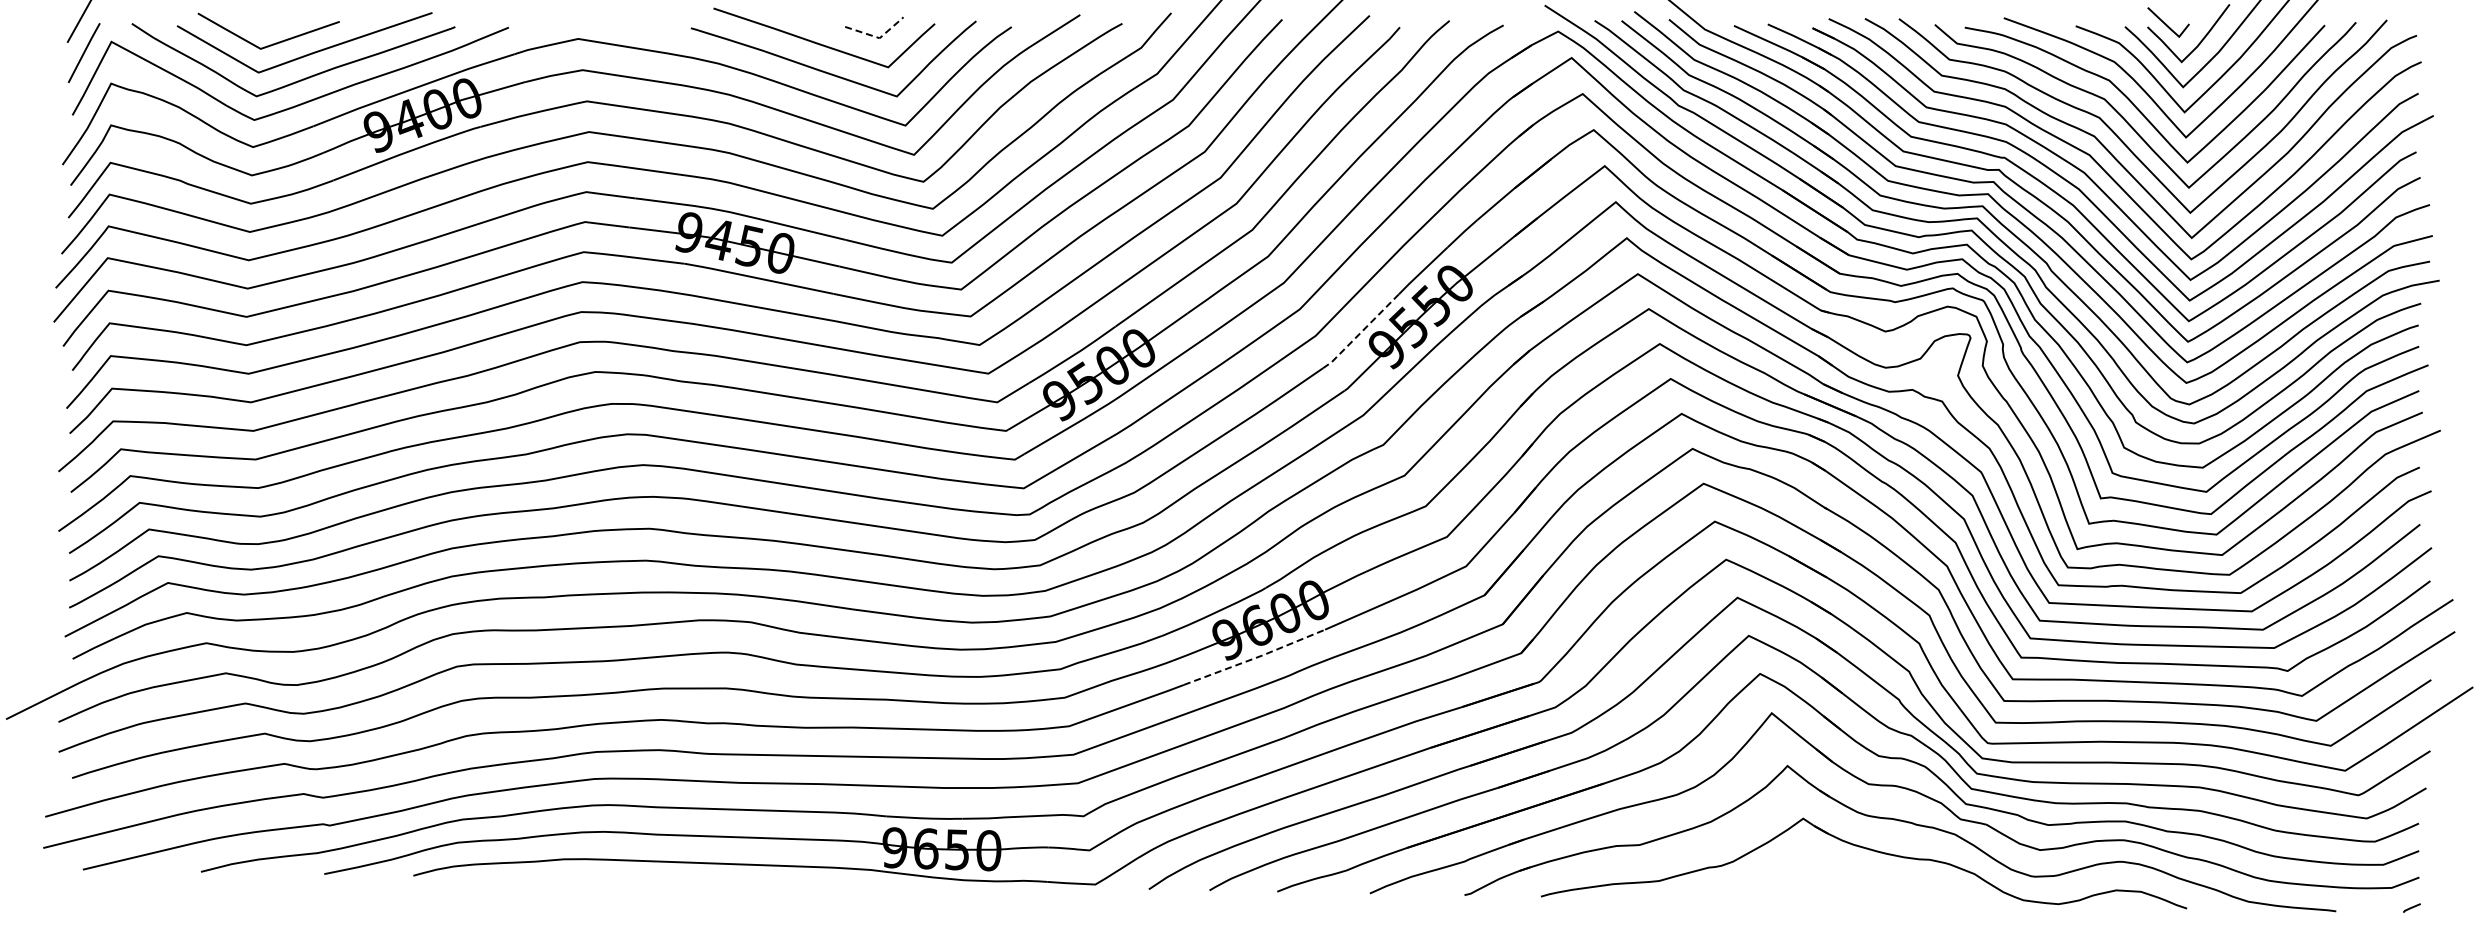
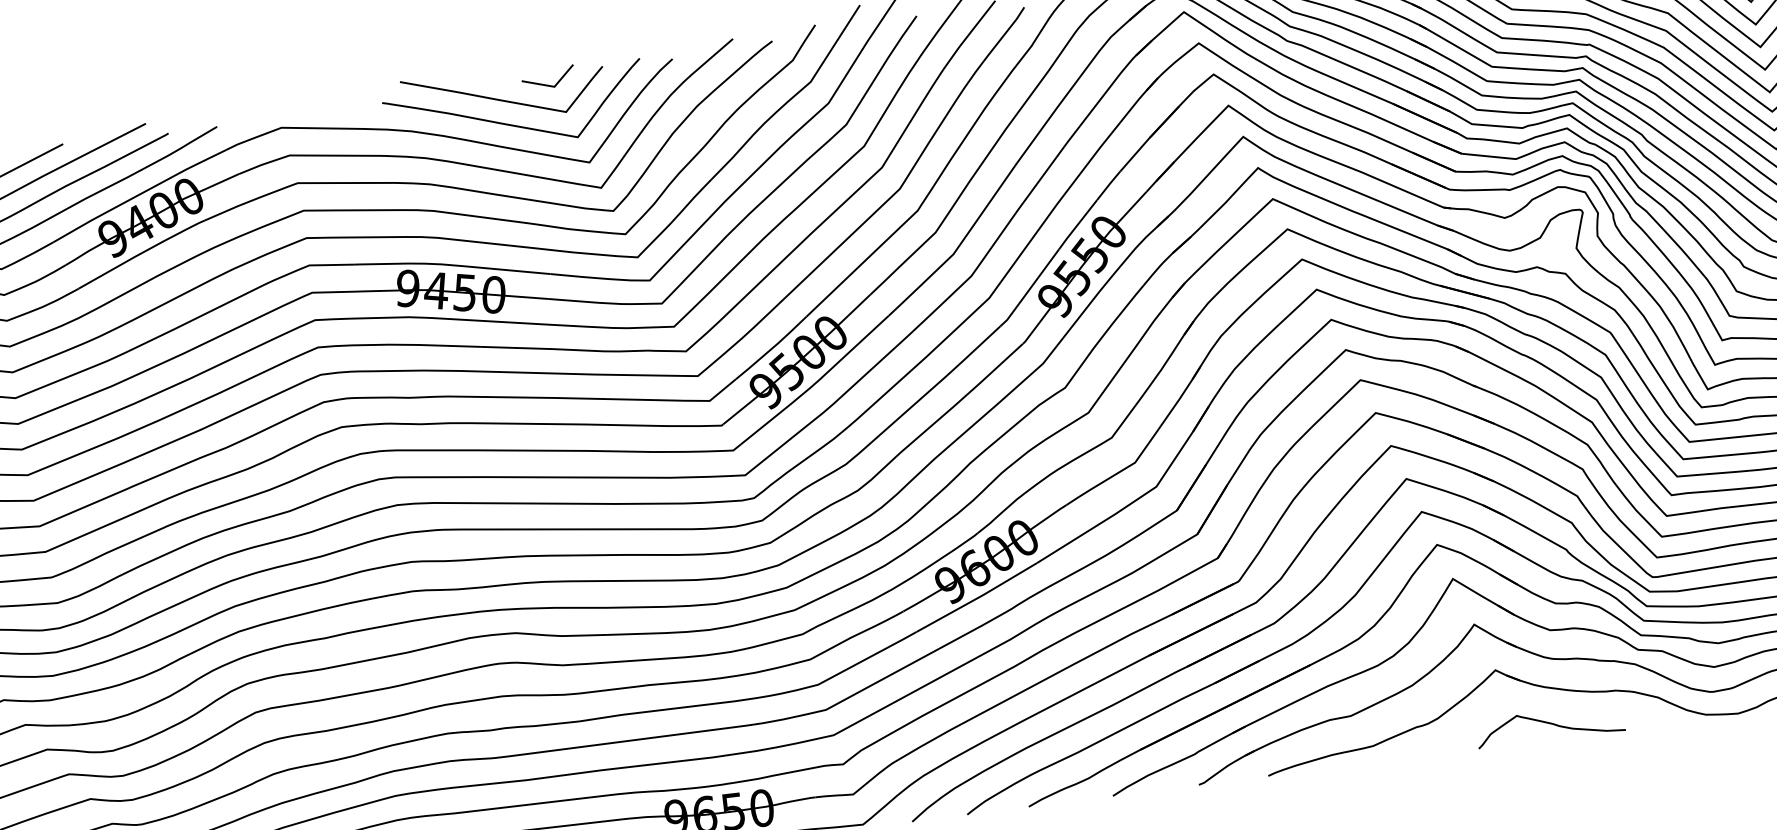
line: (877, 37) -> (552, 86), dashed -> solid
line: (1361, 332) -> (1030, 288), dashed -> solid
line: (1255, 658) -> (977, 598), dashed -> solid
curve: (1853, 885) -> (1549, 724), added

